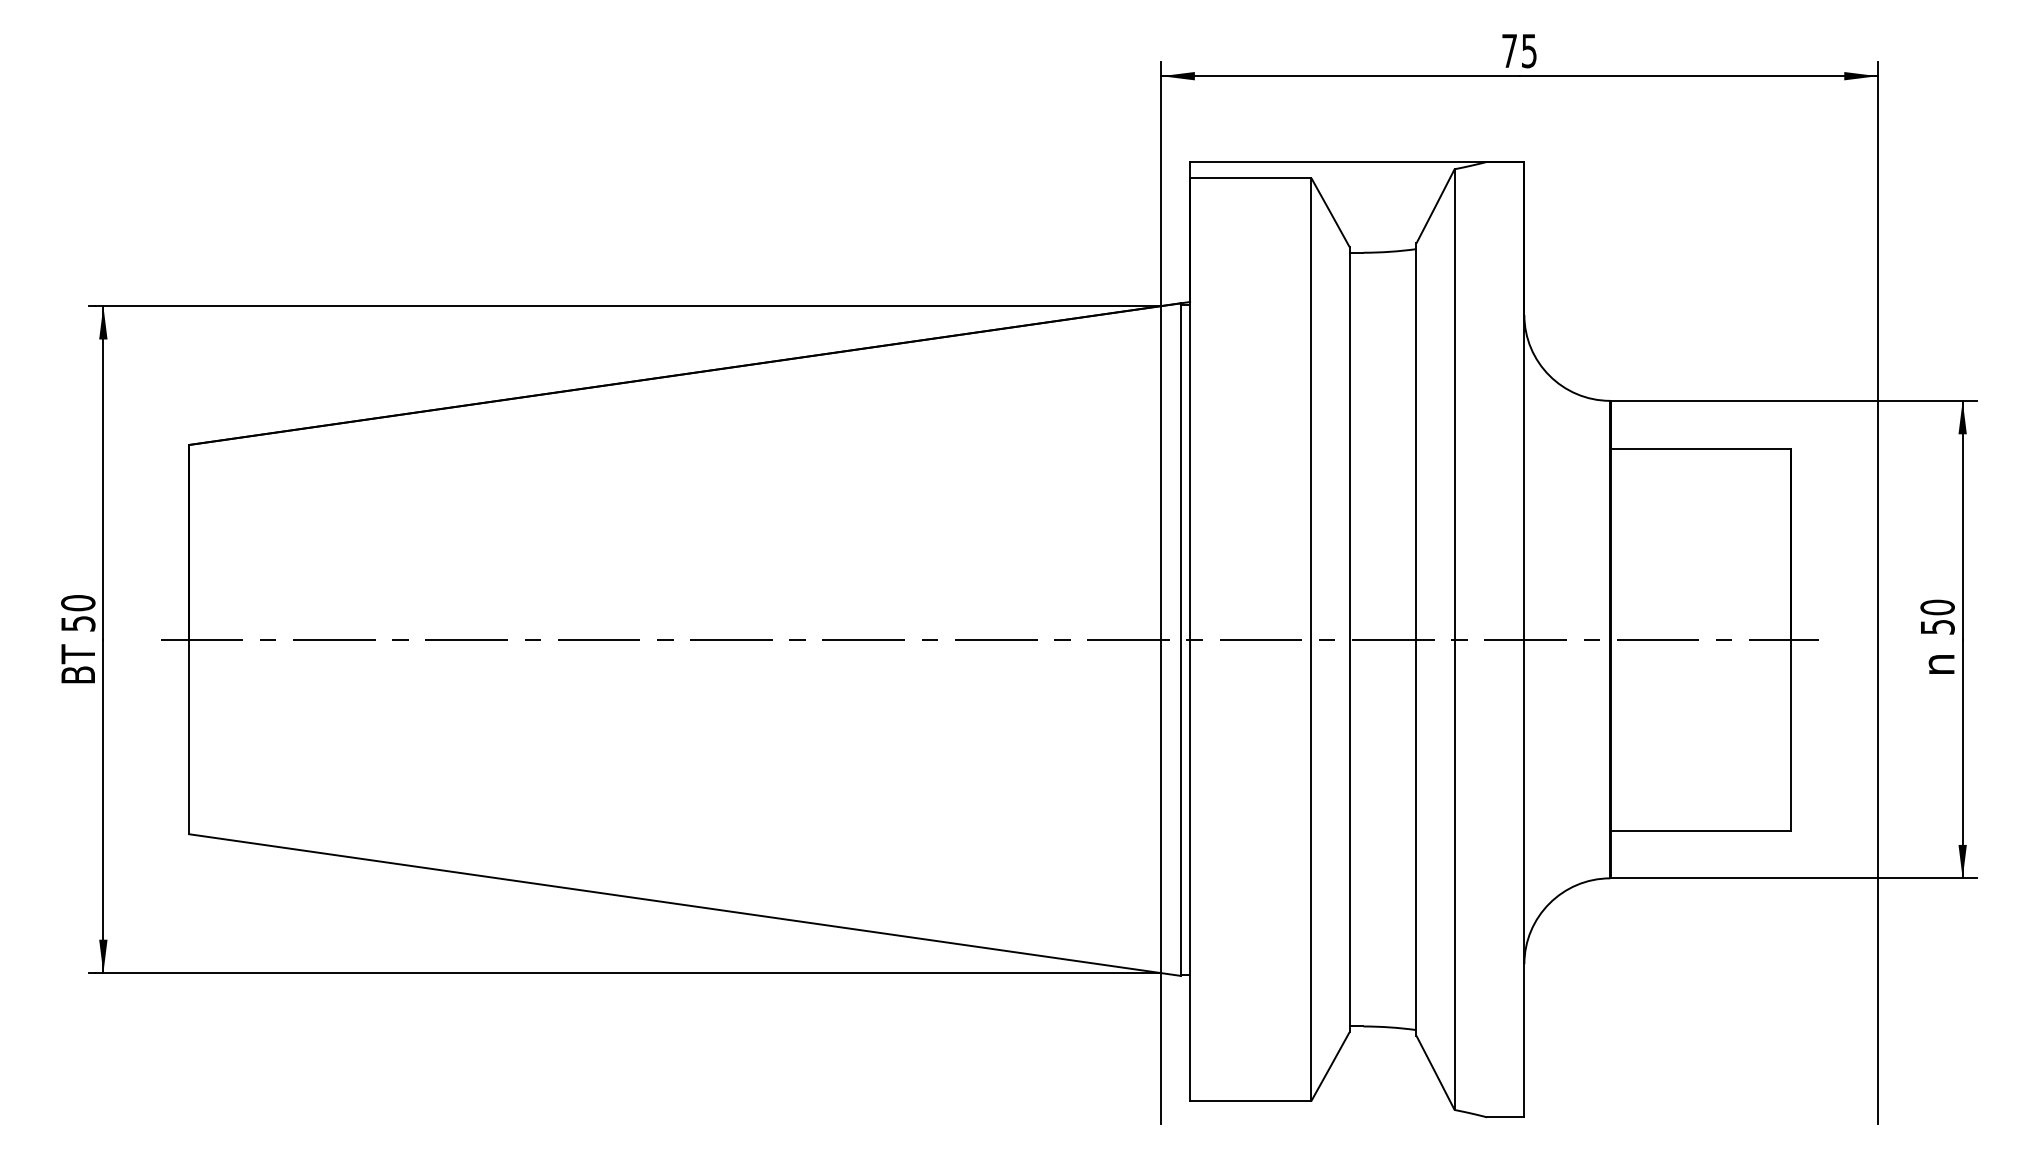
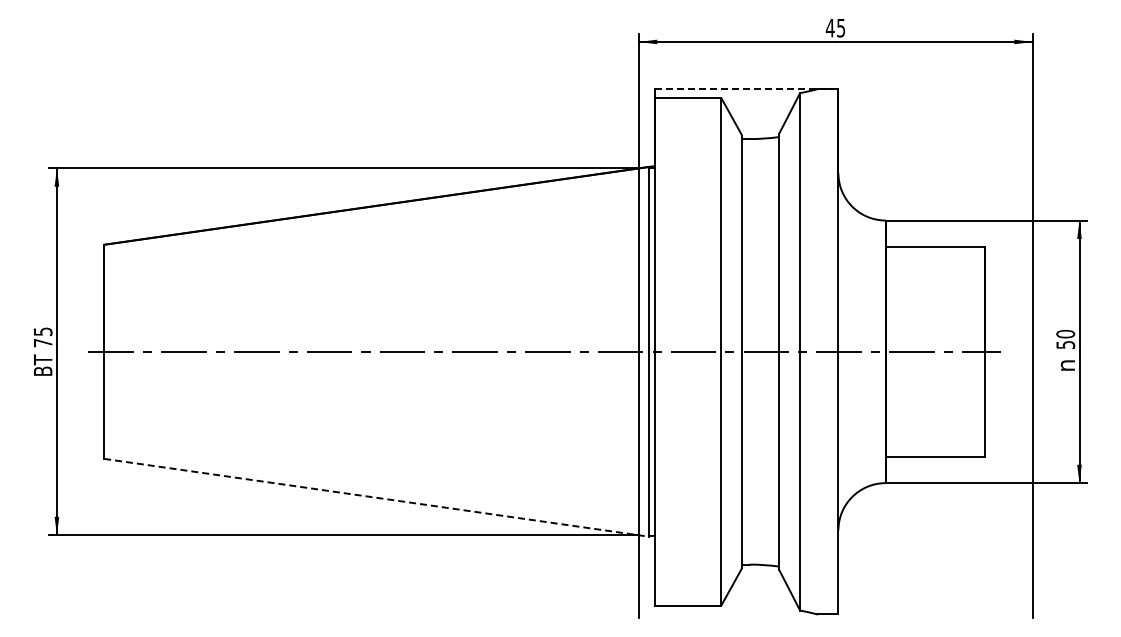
text: (1508, 51) -> (829, 28), 75 -> 45
line: (1357, 162) -> (746, 89), solid -> dashed
text: (77, 613) -> (42, 337), 50 -> 75
line: (686, 904) -> (377, 497), solid -> dashed

